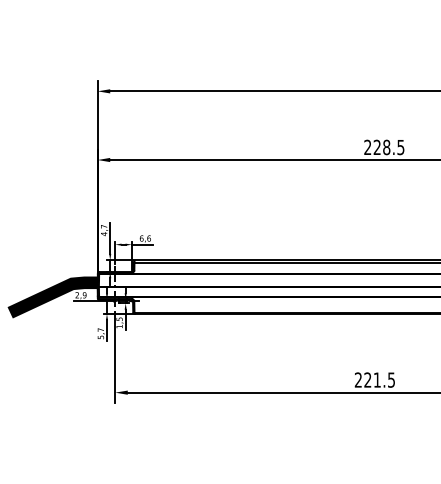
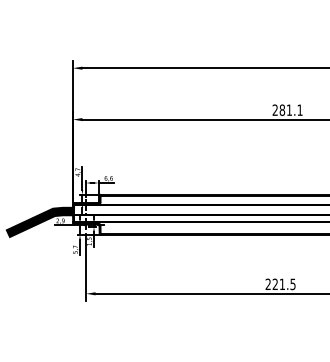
text: (388, 146) -> (290, 109), 228.5 -> 281.1

